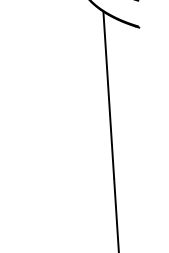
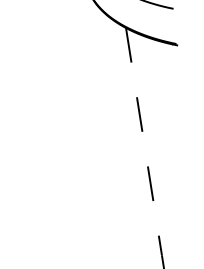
line: (108, 94) -> (143, 141), solid -> dashed

